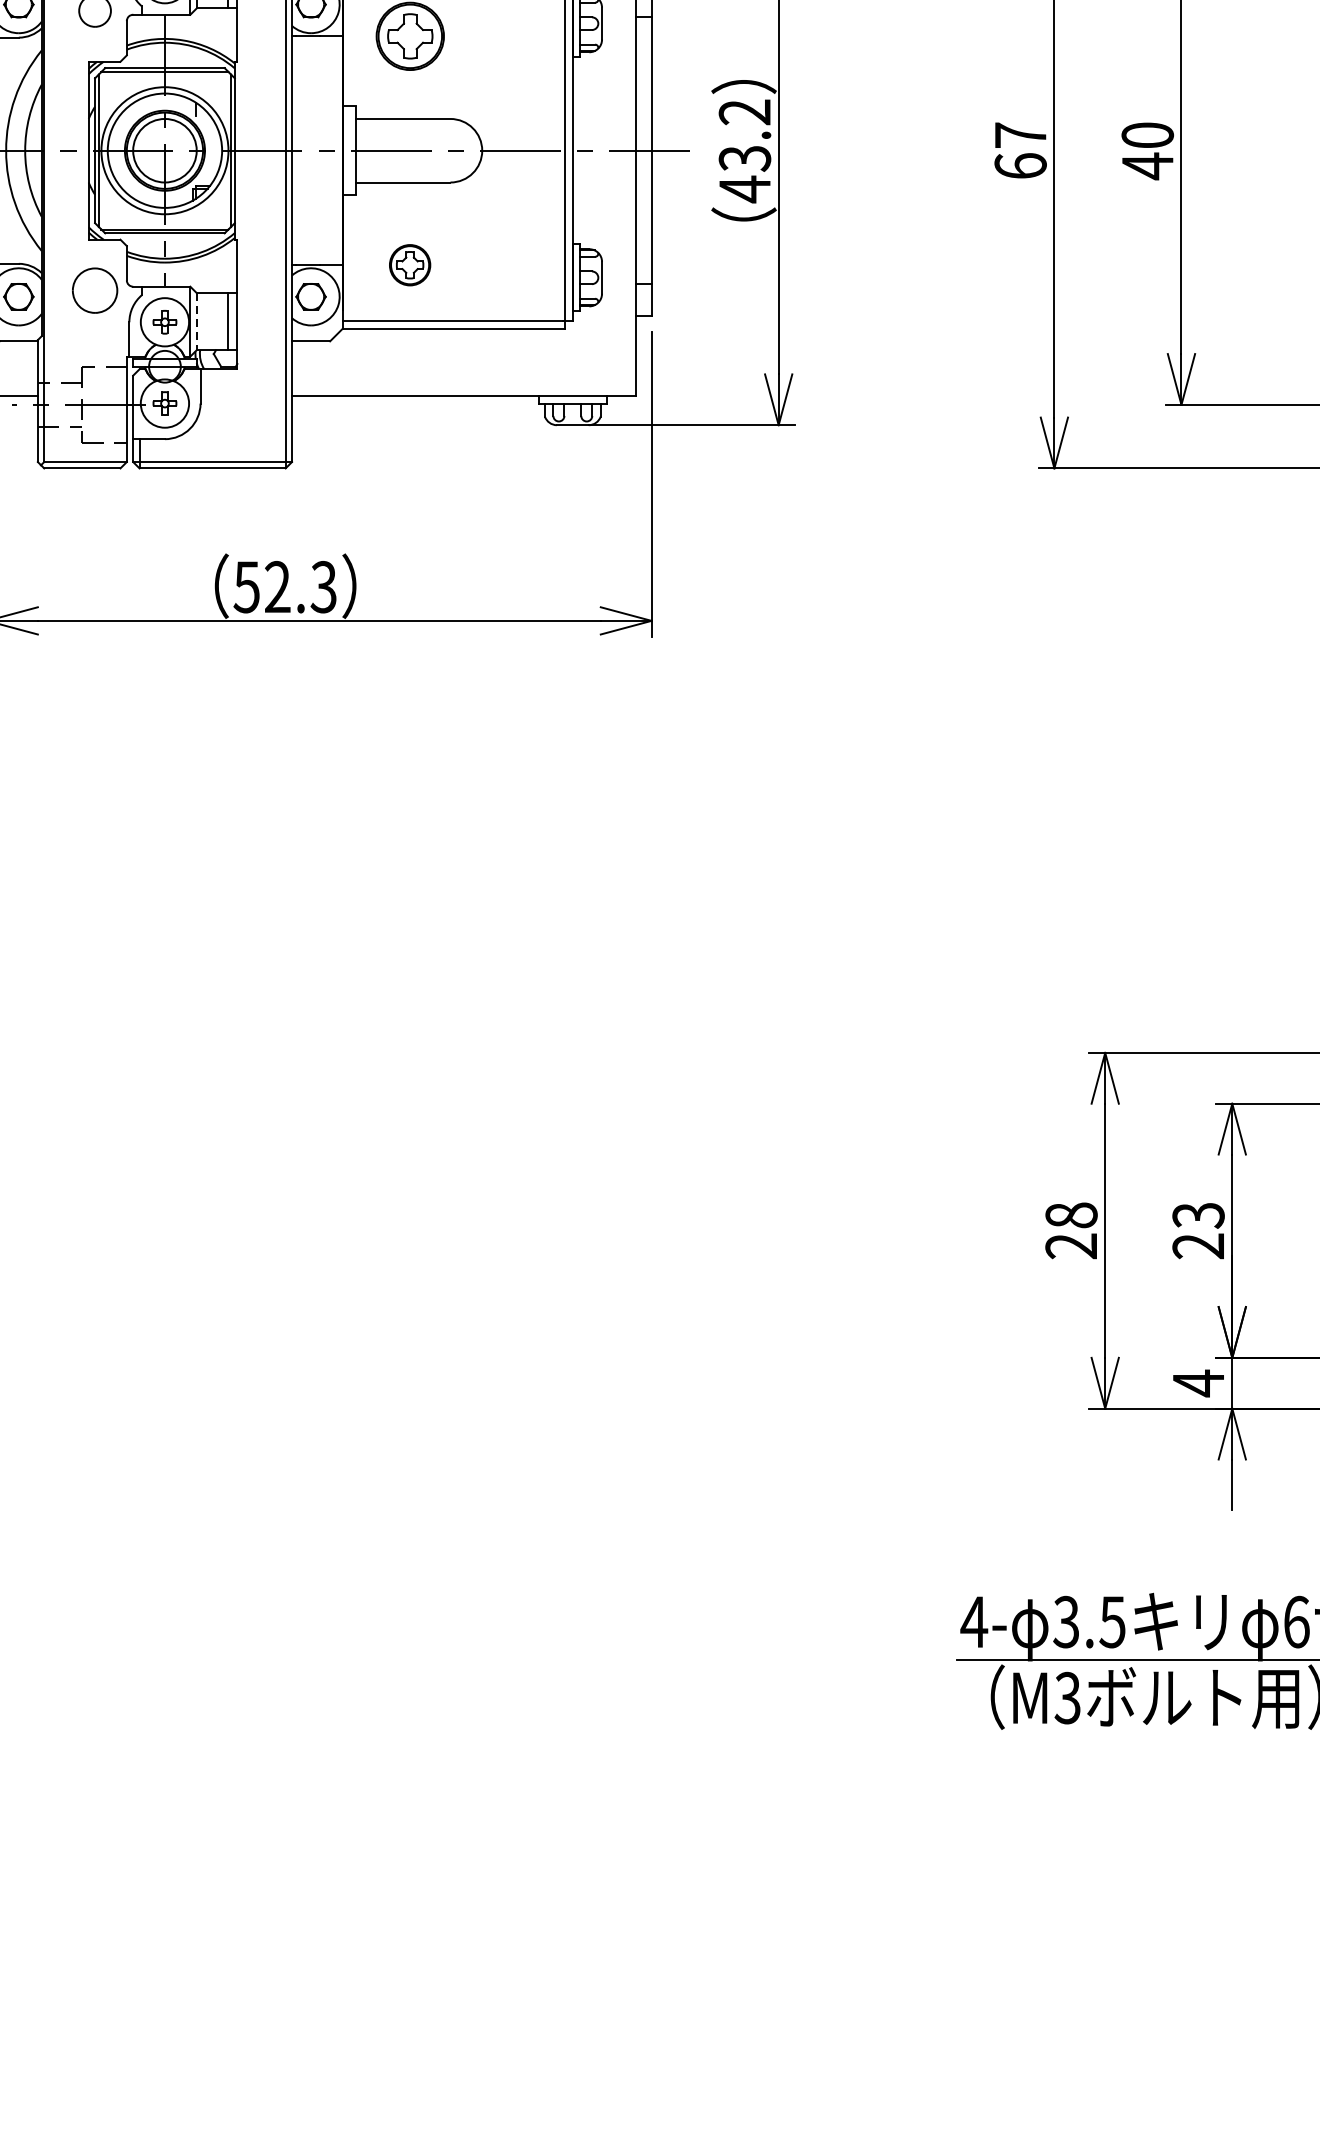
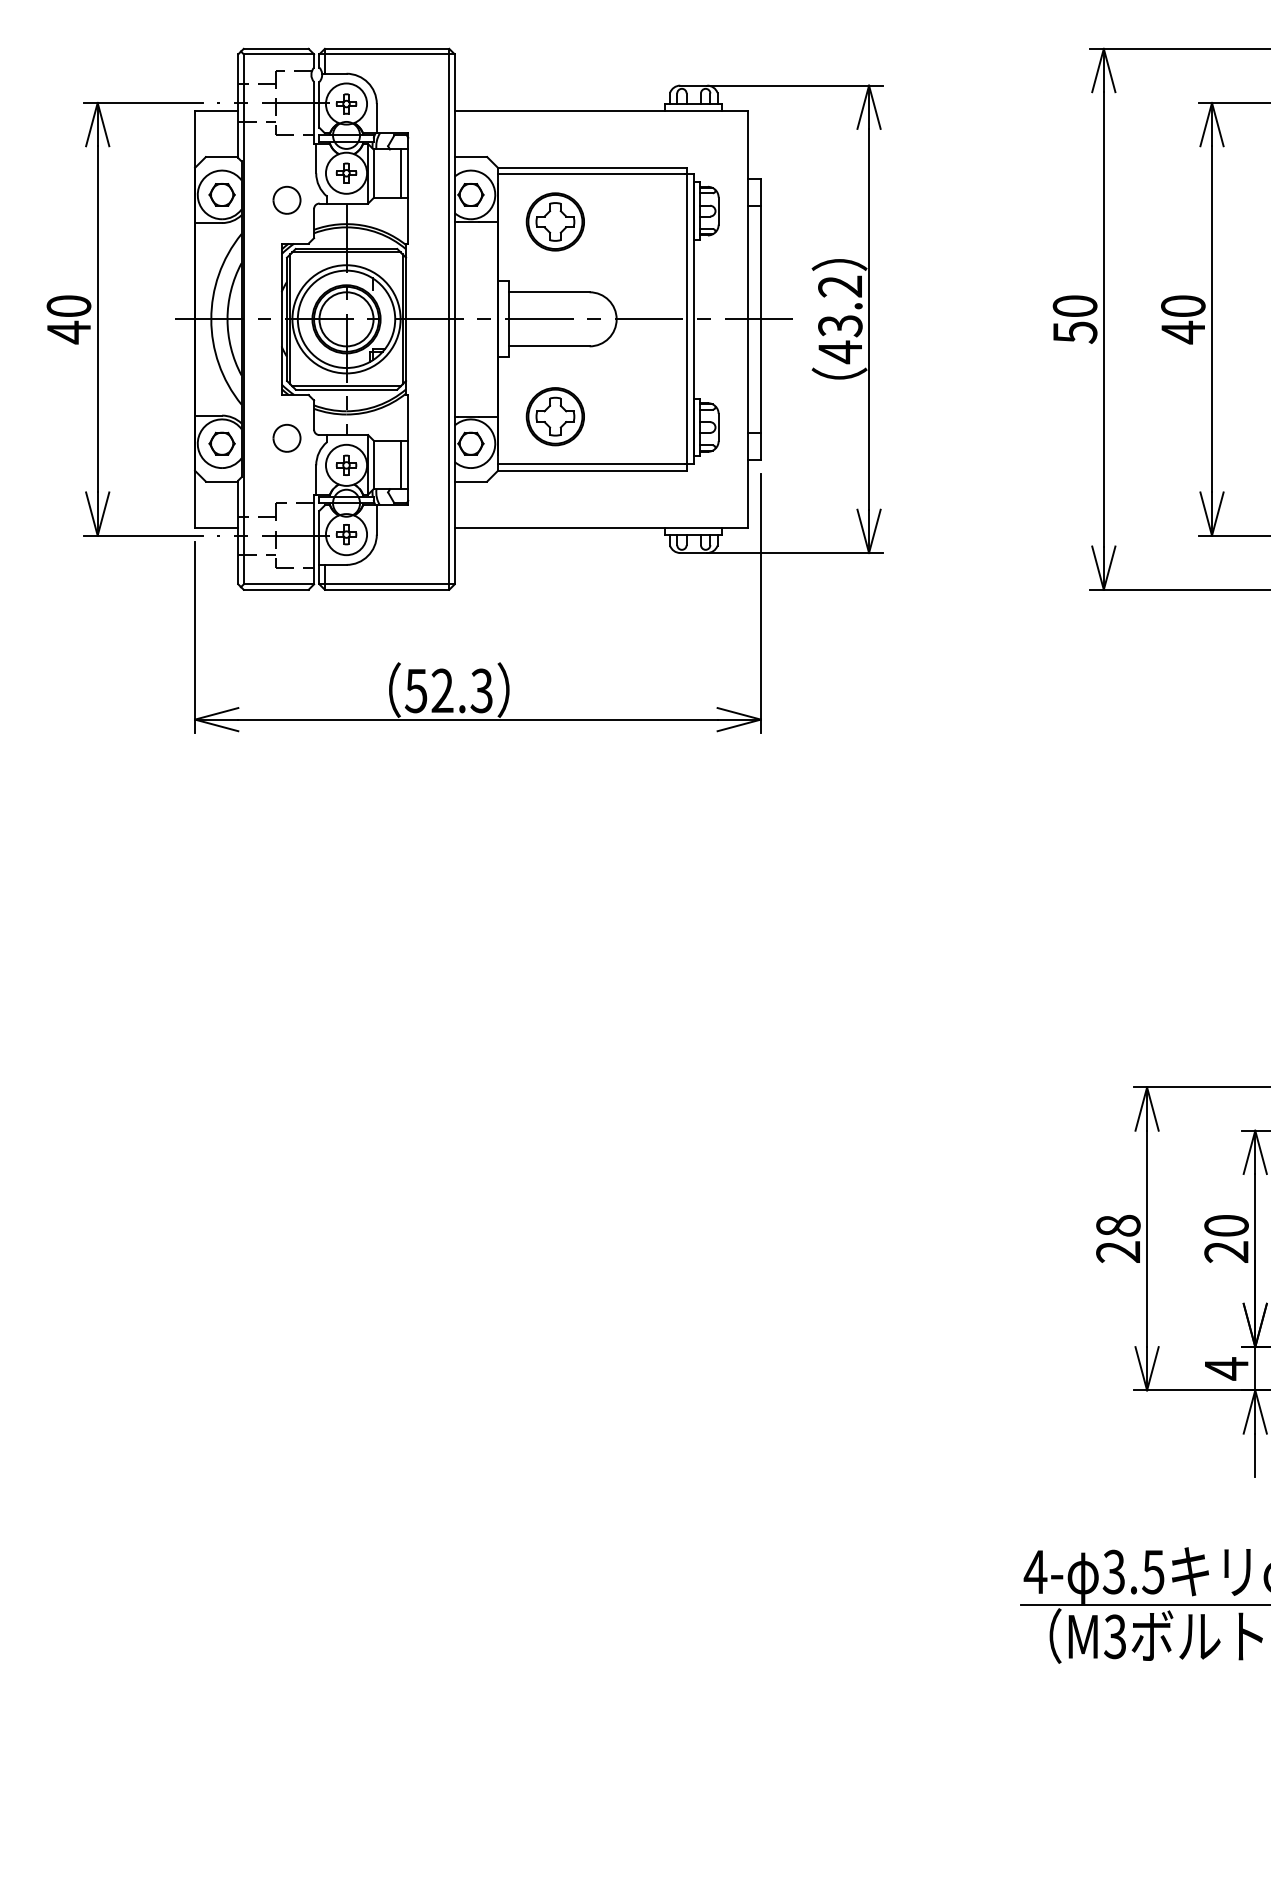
text: (1019, 150) -> (1074, 319), 67 -> 50
part: (409, 264) -> (554, 416), size x1.67
part: (94, 289) -> (286, 437), size x0.71
line: (196, 322) -> (373, 465), dashed -> solid
text: (1198, 1216) -> (1226, 1226), 23 -> 20

